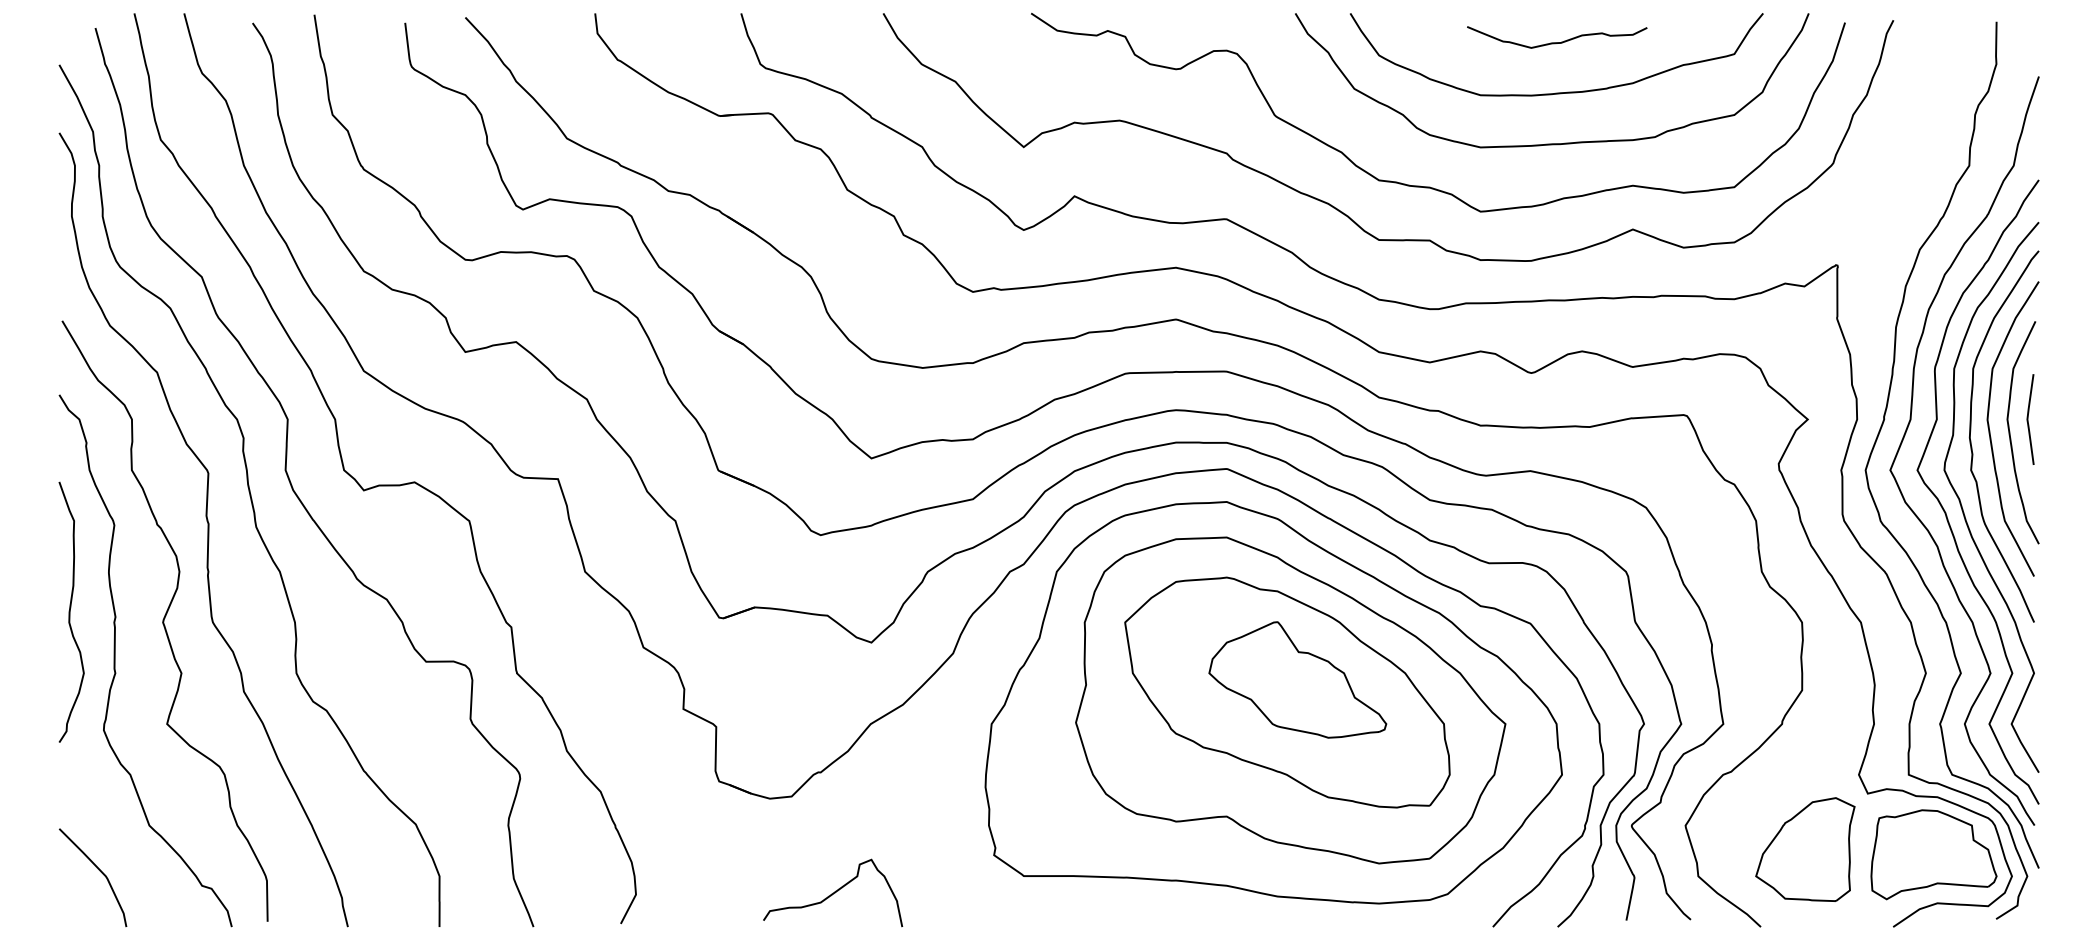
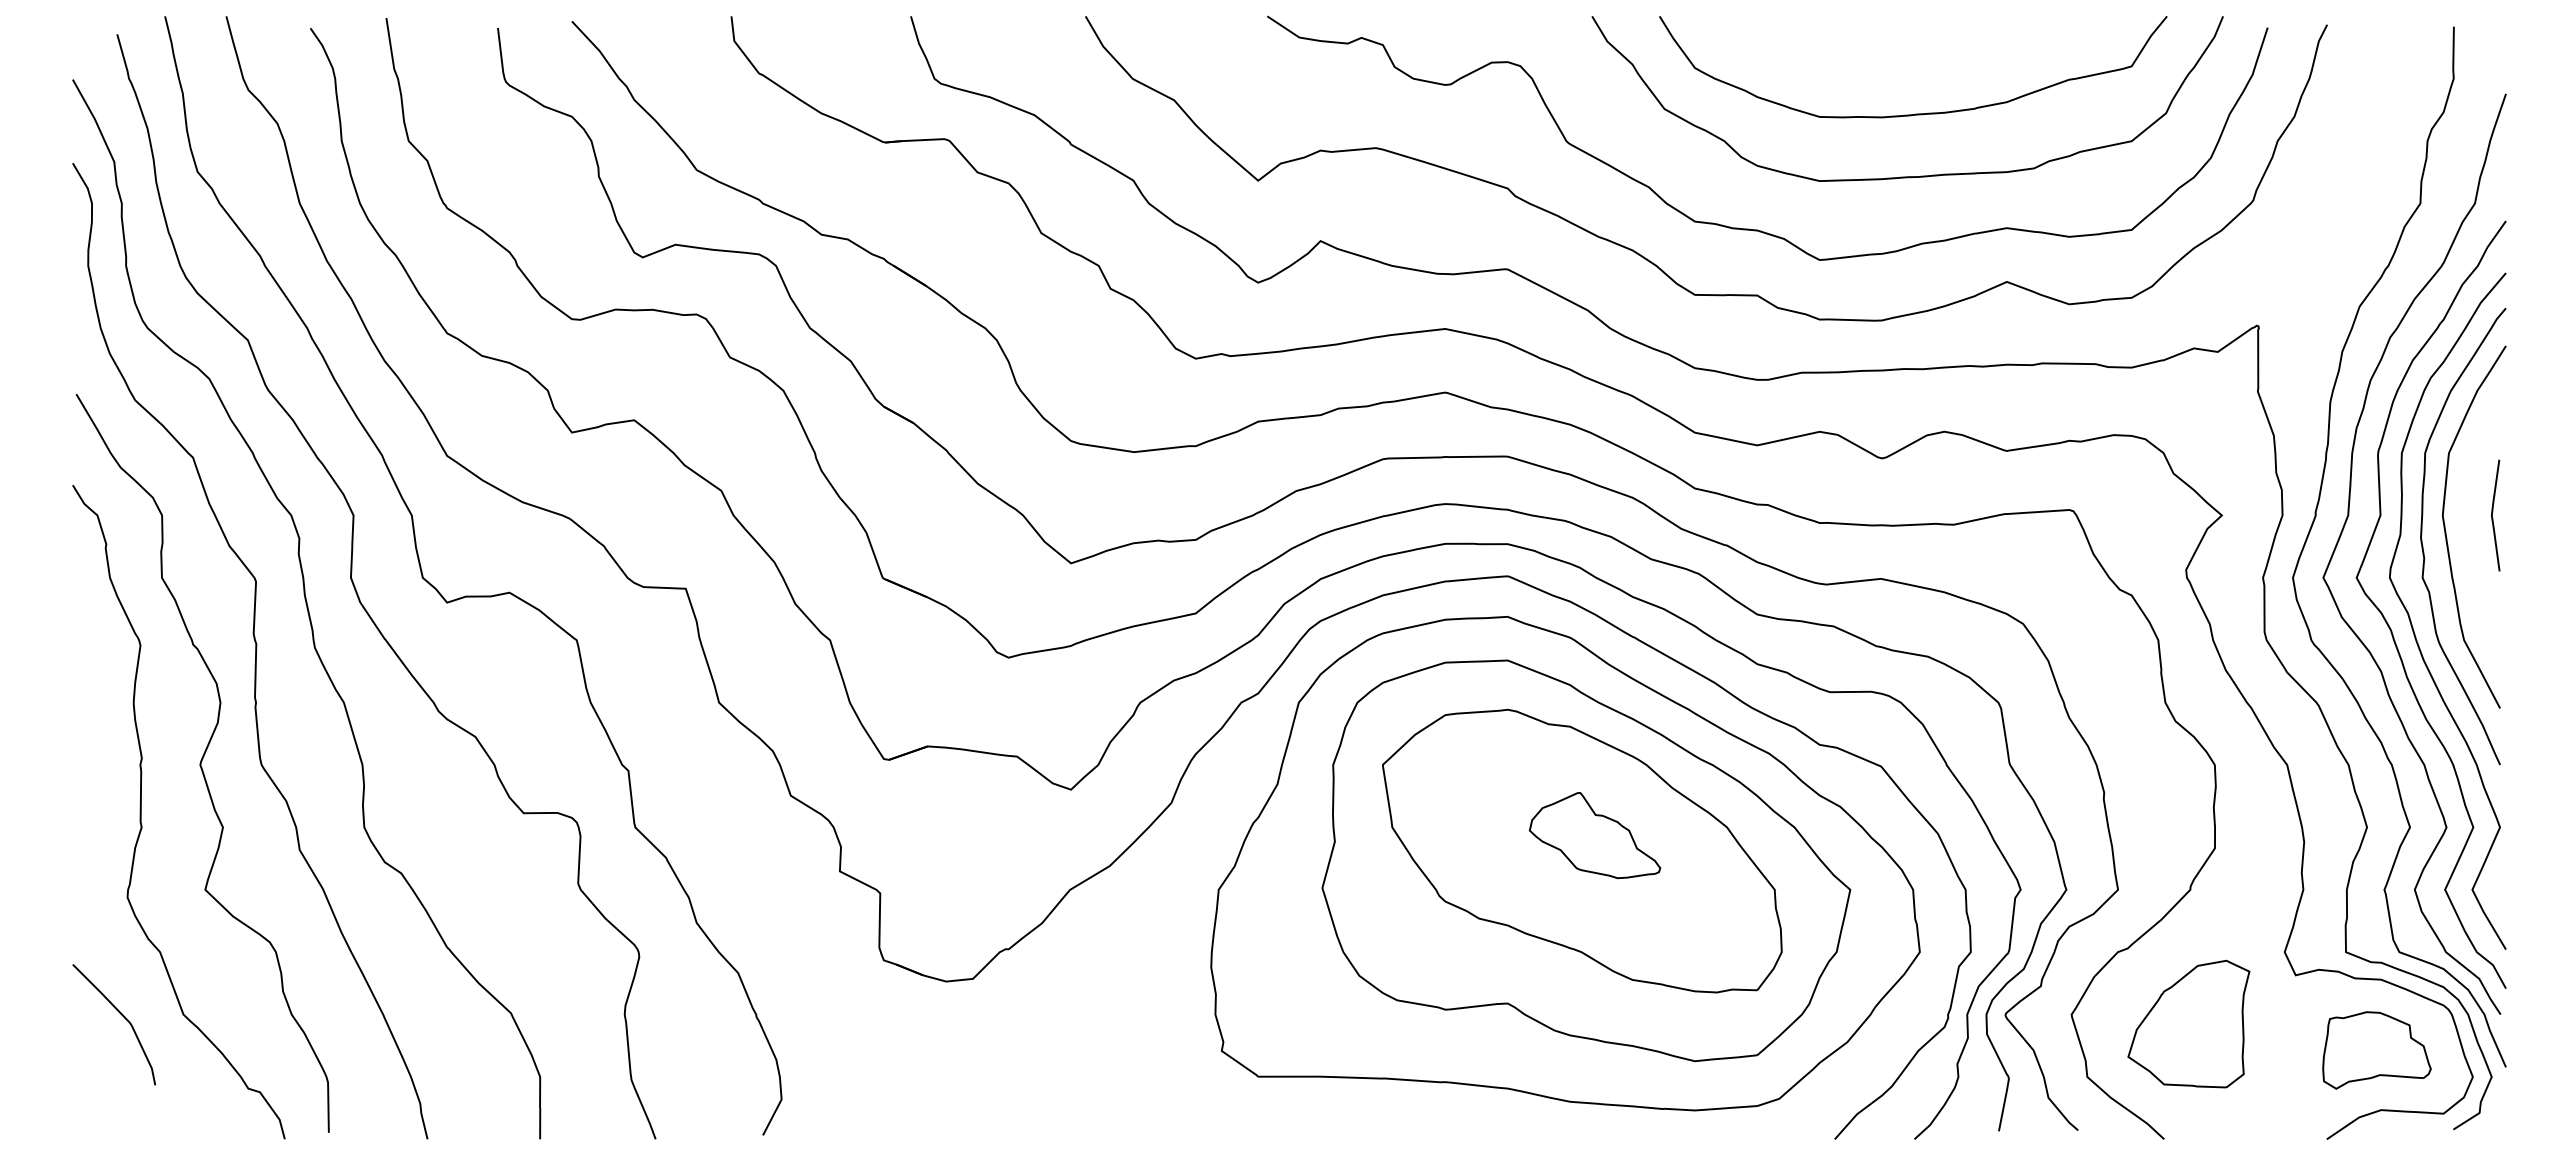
curve: (1557, 42) -> (1914, 51), removed
curve: (2010, 435) -> (2471, 535), removed
curve: (70, 612) -> (86, 752), removed
part: (1297, 679) -> (1594, 835), size x0.6
part: (1805, 849) -> (2188, 1023), moved
part: (1933, 854) -> (2376, 1050), size x0.7
curve: (98, 870) -> (121, 1015), moved
curve: (832, 893) -> (1023, 1097), removed

